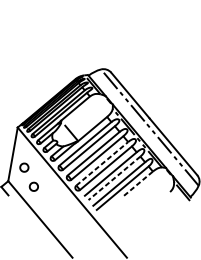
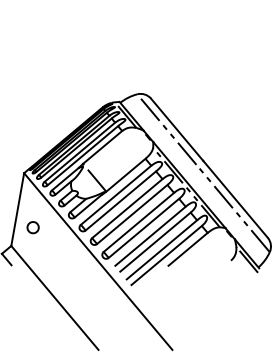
line: (101, 163) -> (138, 222), dashed -> solid
line: (114, 178) -> (155, 242), dashed -> solid
line: (138, 183) -> (188, 249), dashed -> solid
part: (33, 186) -> (45, 253), removed

